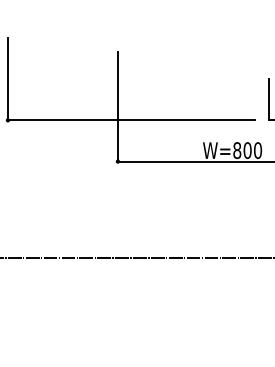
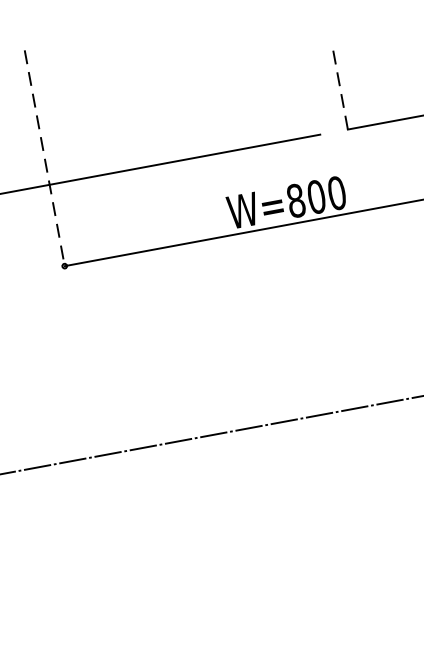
line: (269, 99) -> (340, 88), solid -> dashed
line: (117, 107) -> (44, 159), solid -> dashed

